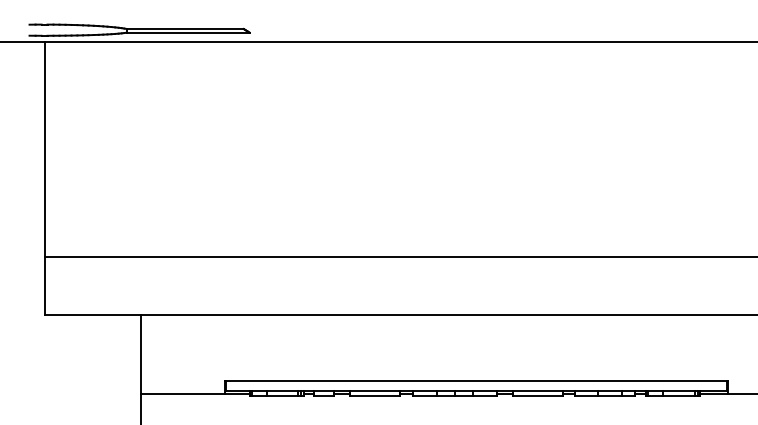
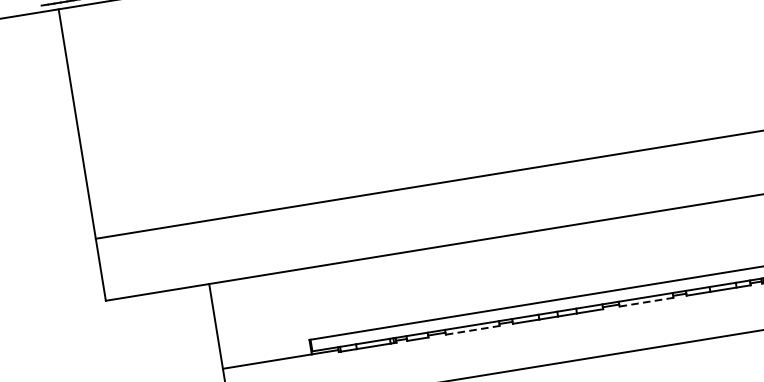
line: (375, 395) -> (473, 329), solid -> dashed
line: (538, 395) -> (647, 301), solid -> dashed

